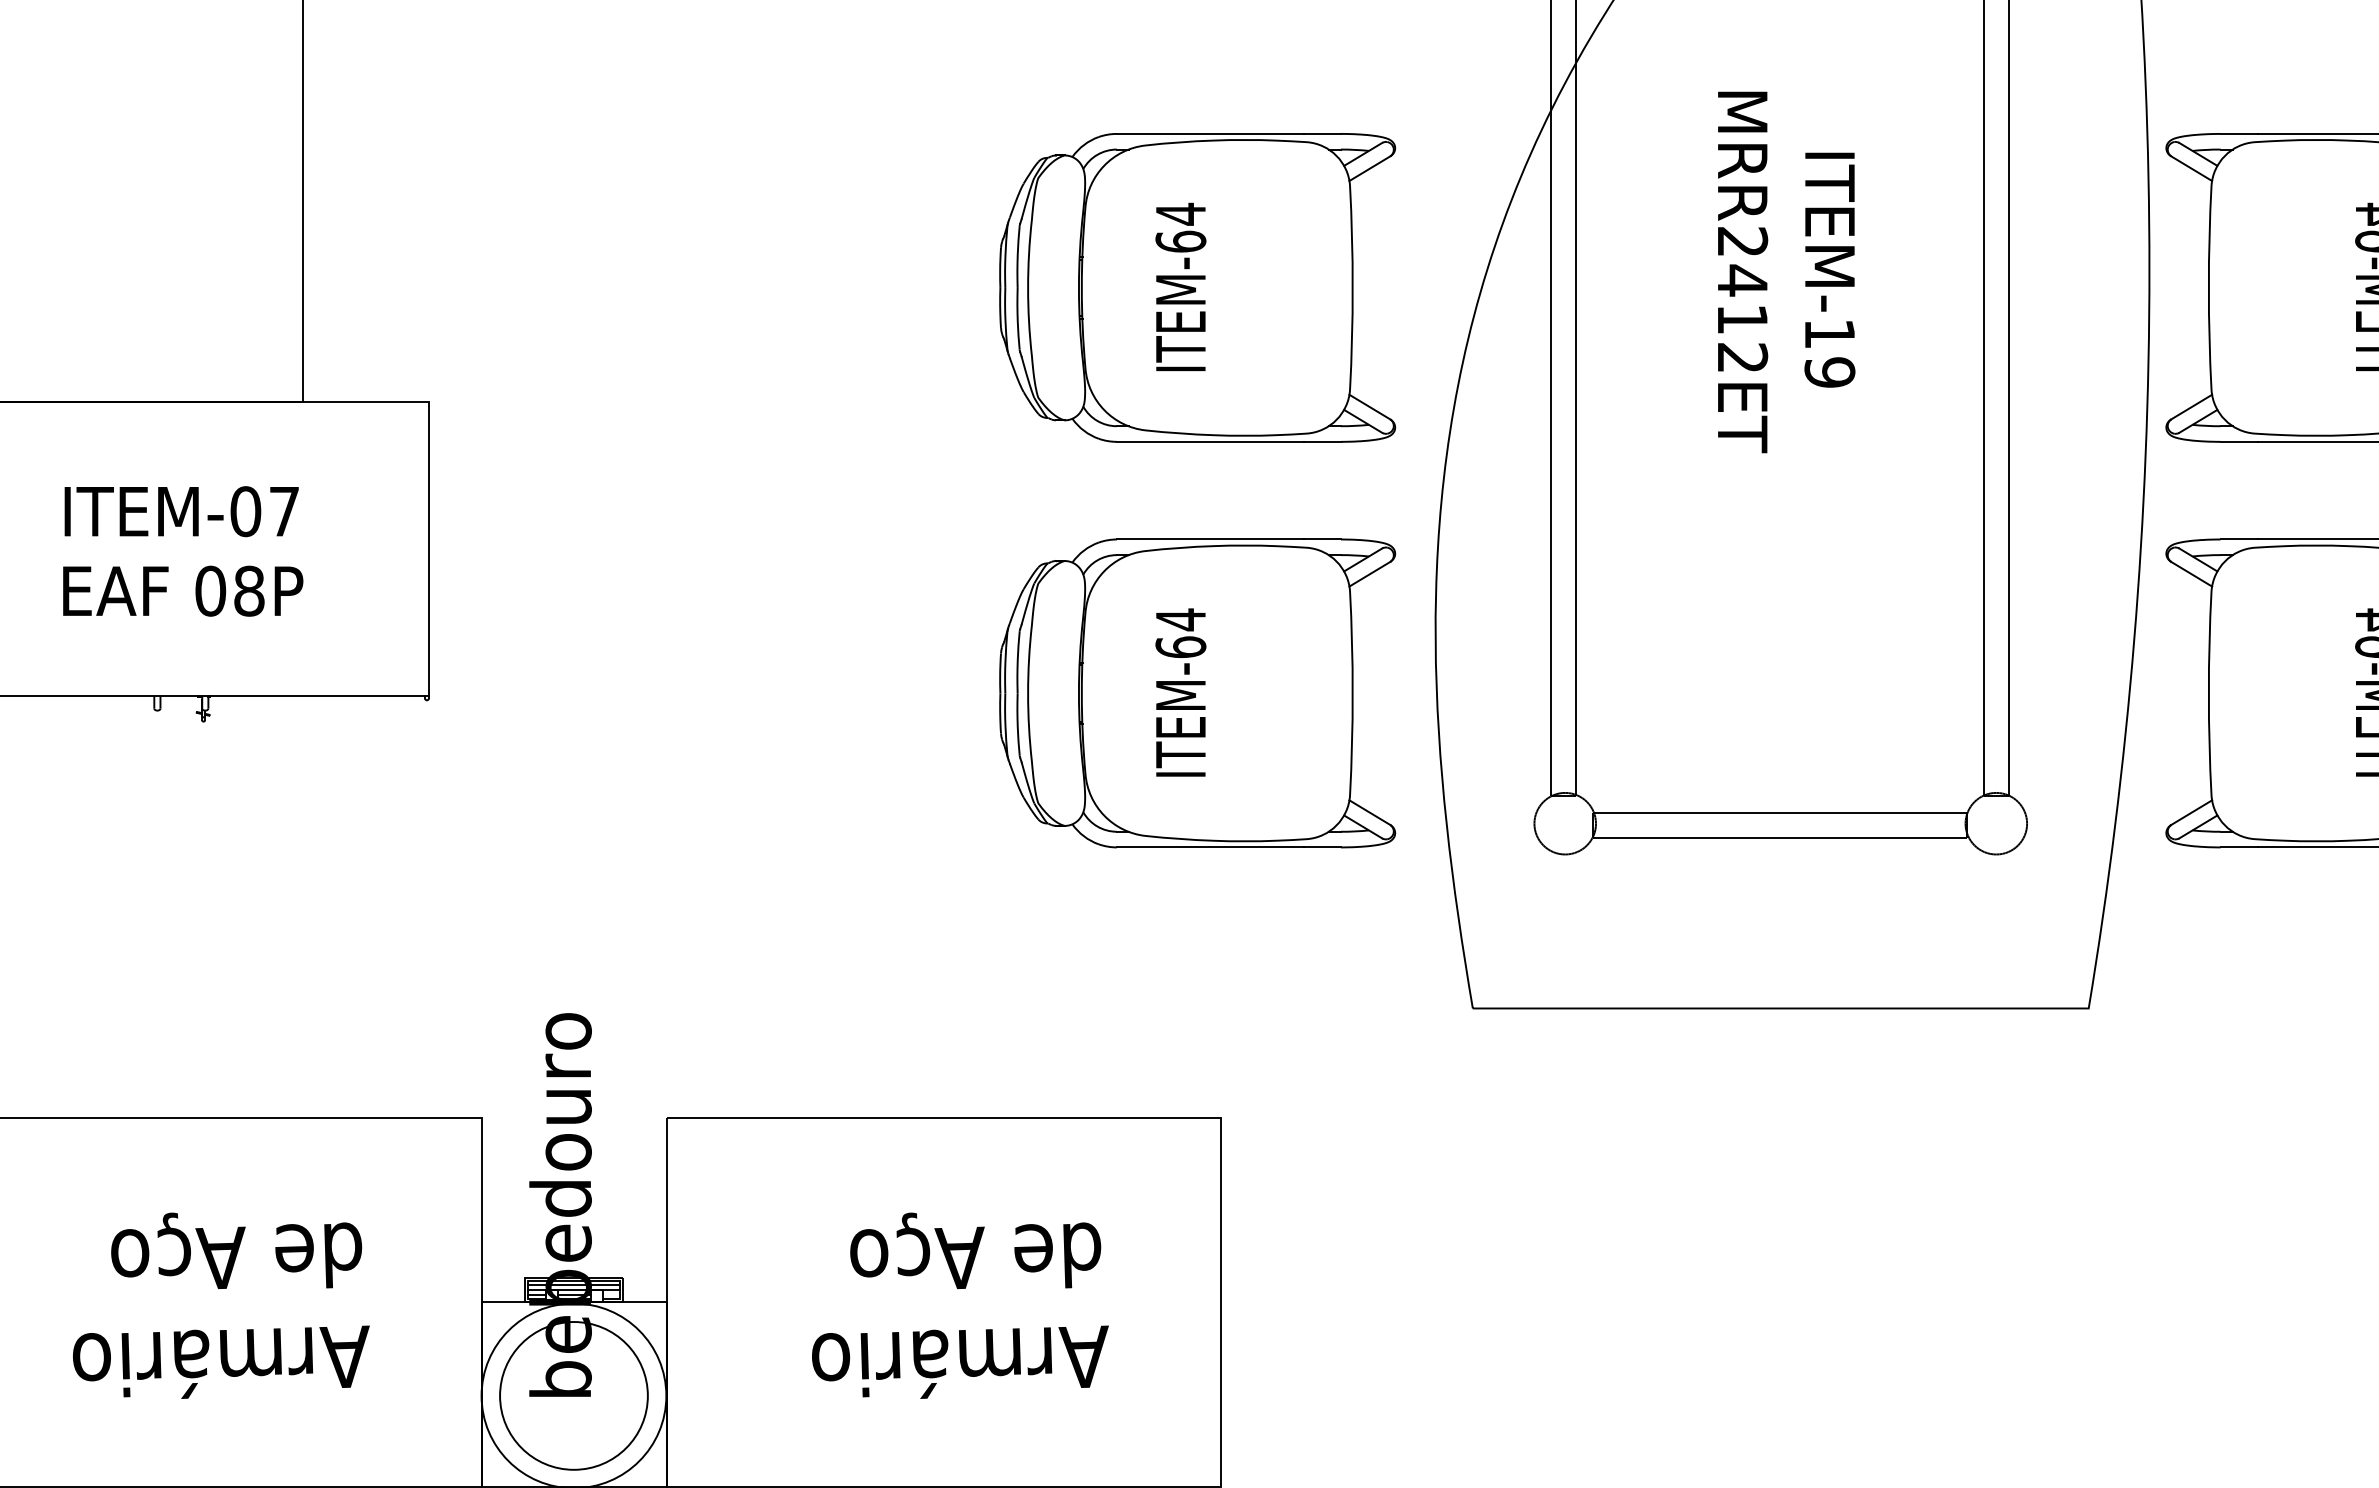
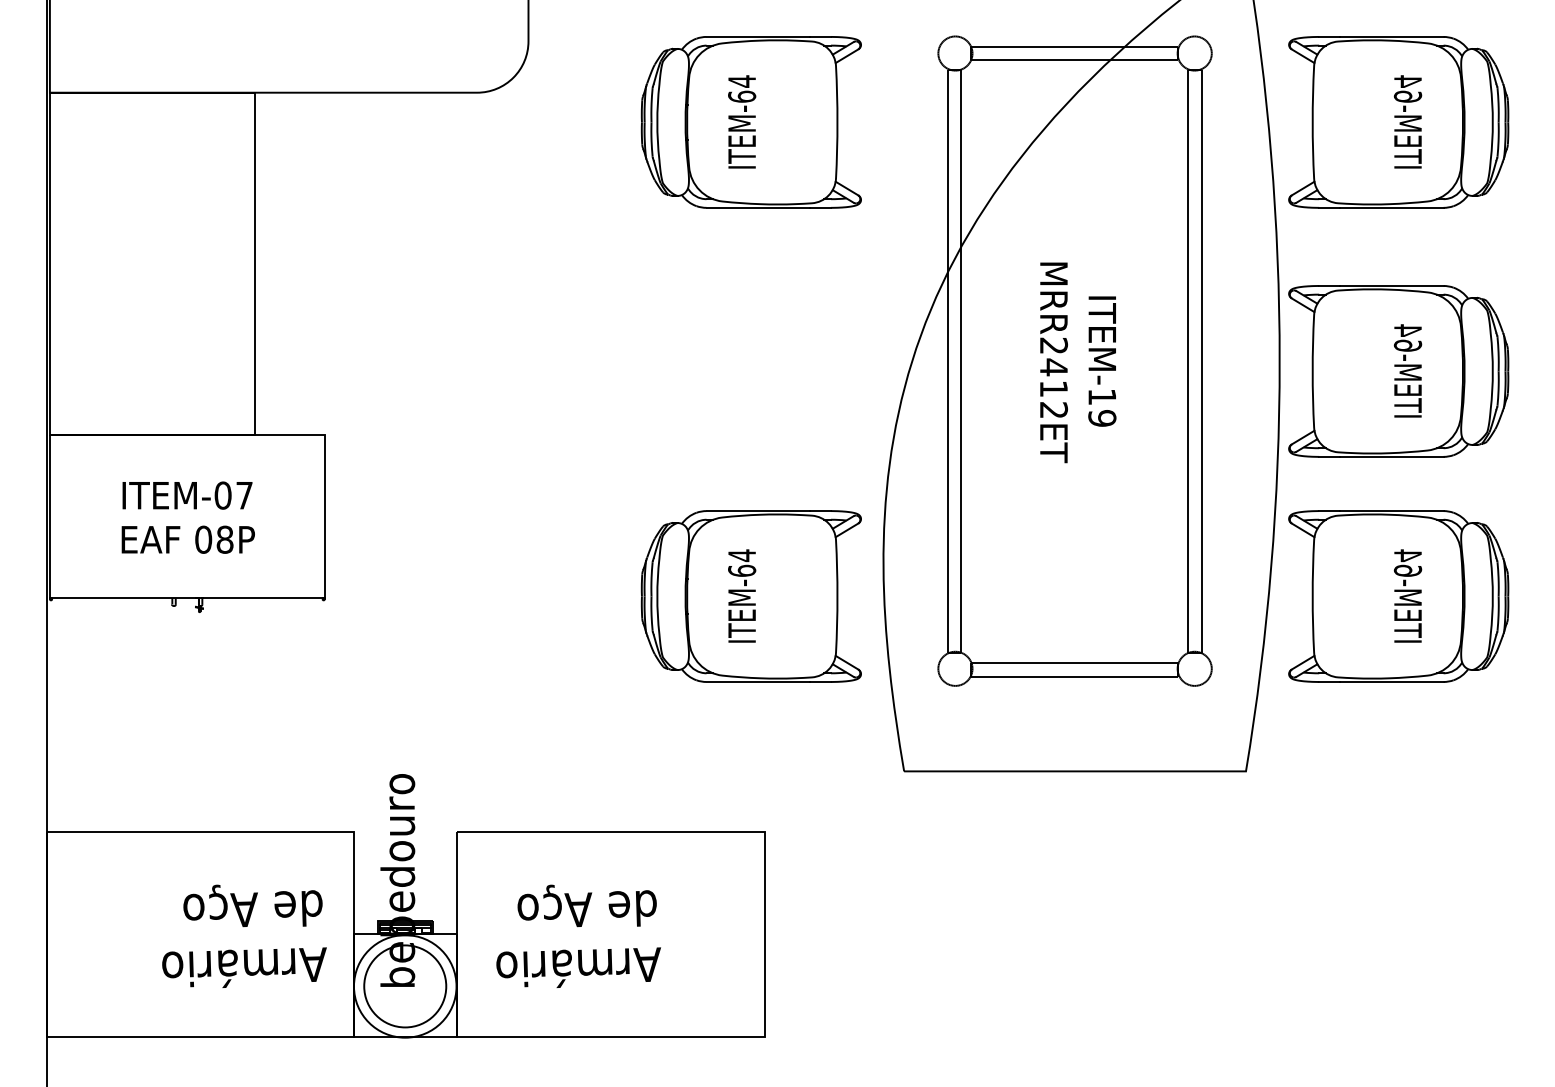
part: (1195, 288) -> (750, 371), removed
text: (221, 1304) -> (244, 935), moved
text: (959, 1304) -> (578, 935), moved

